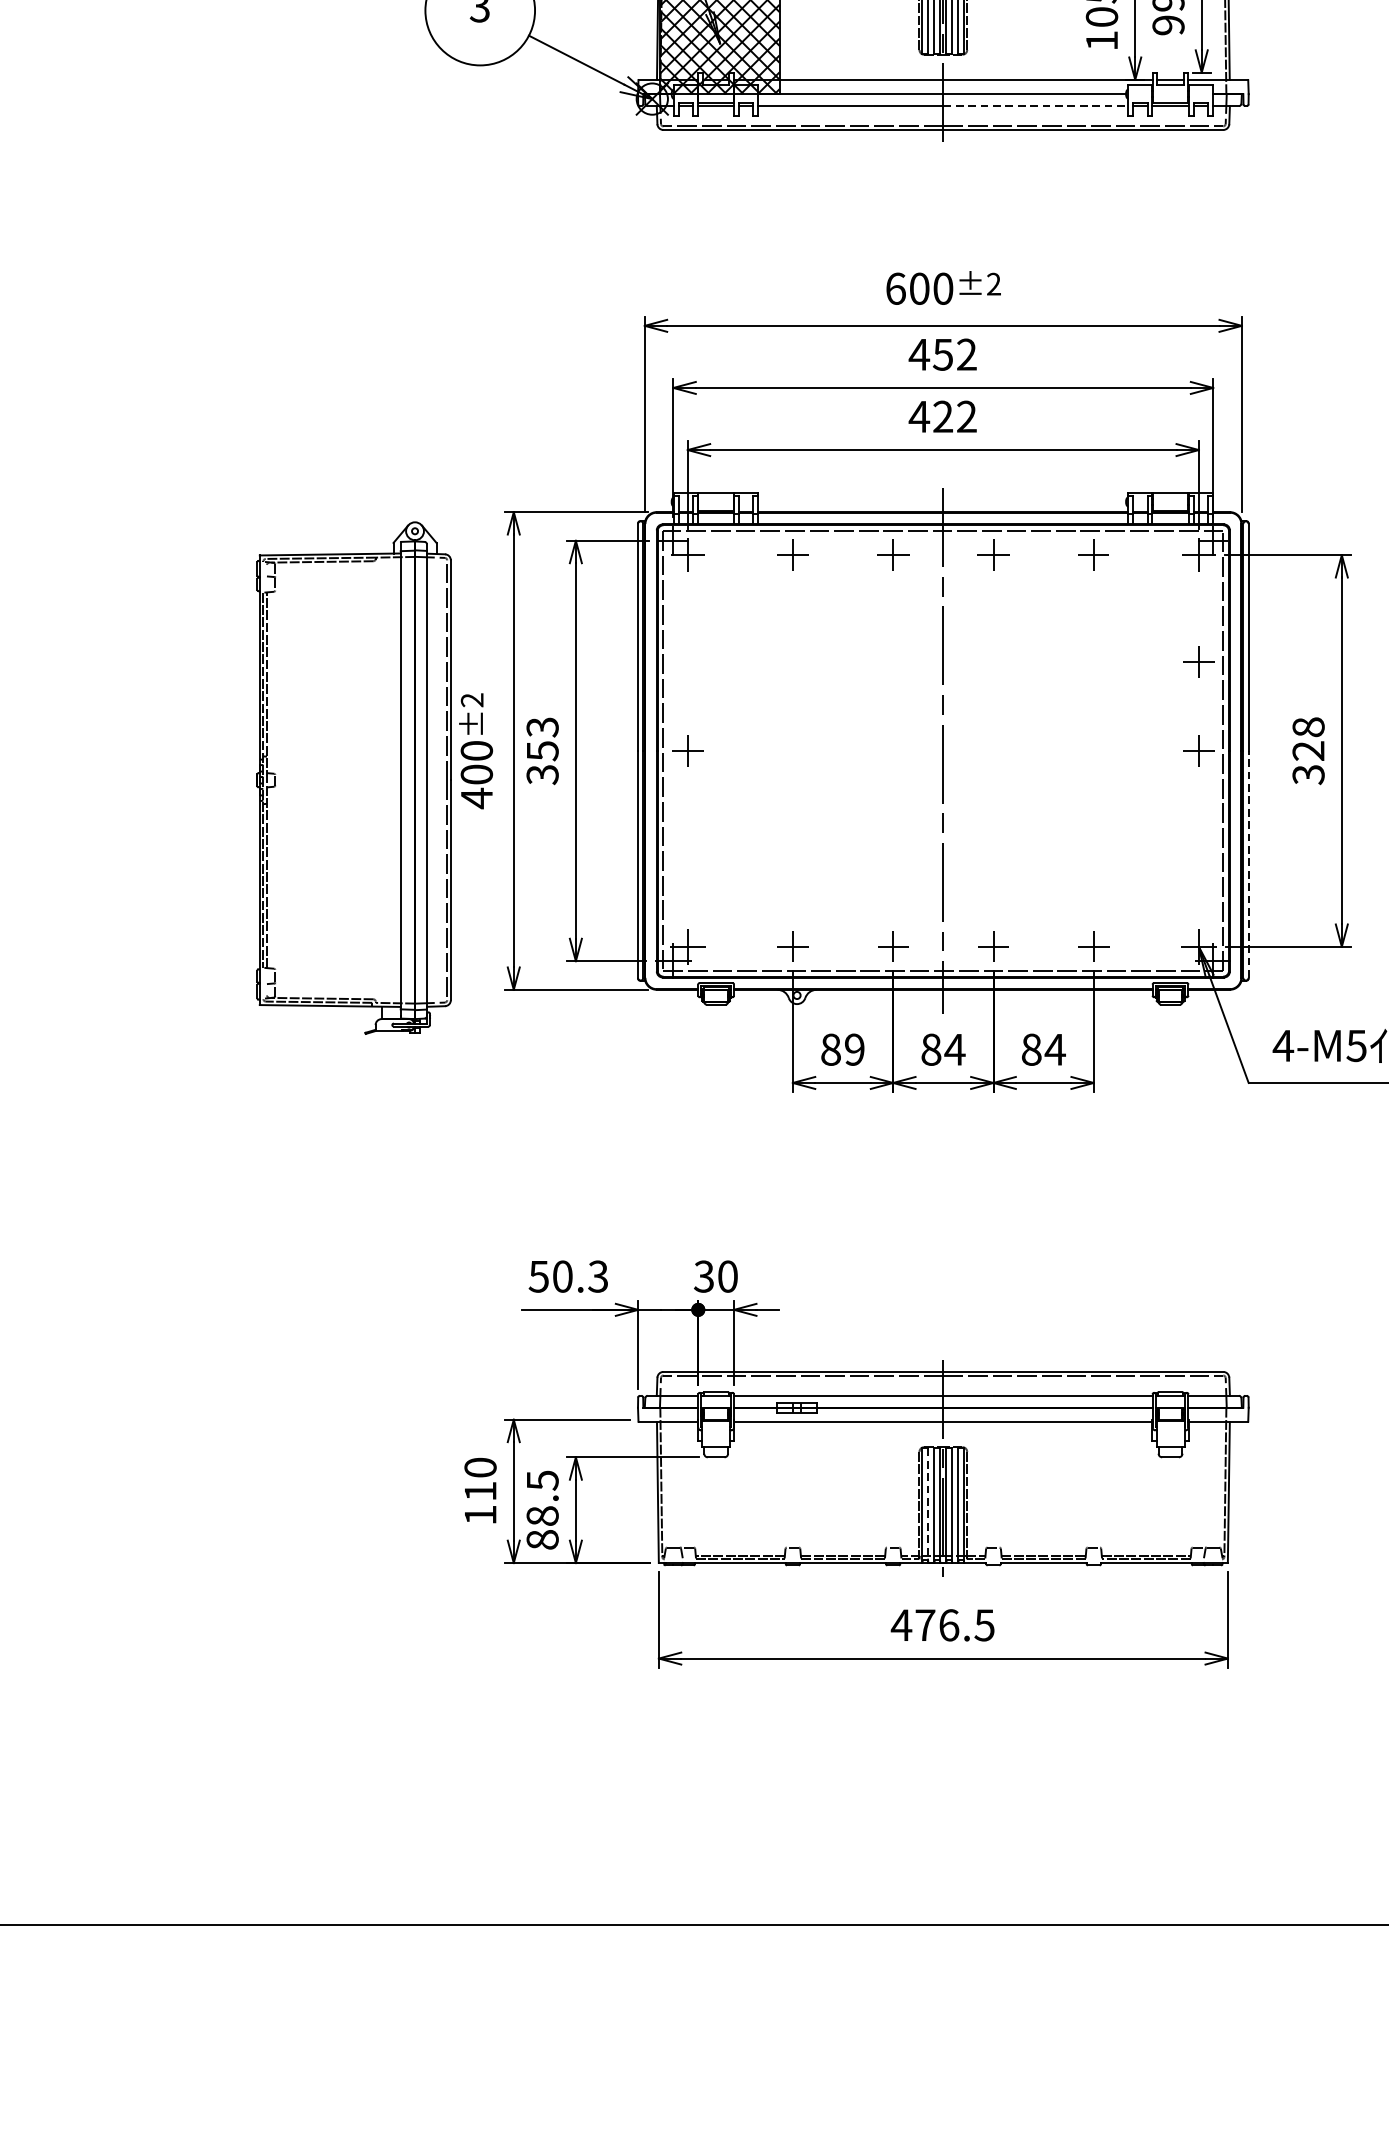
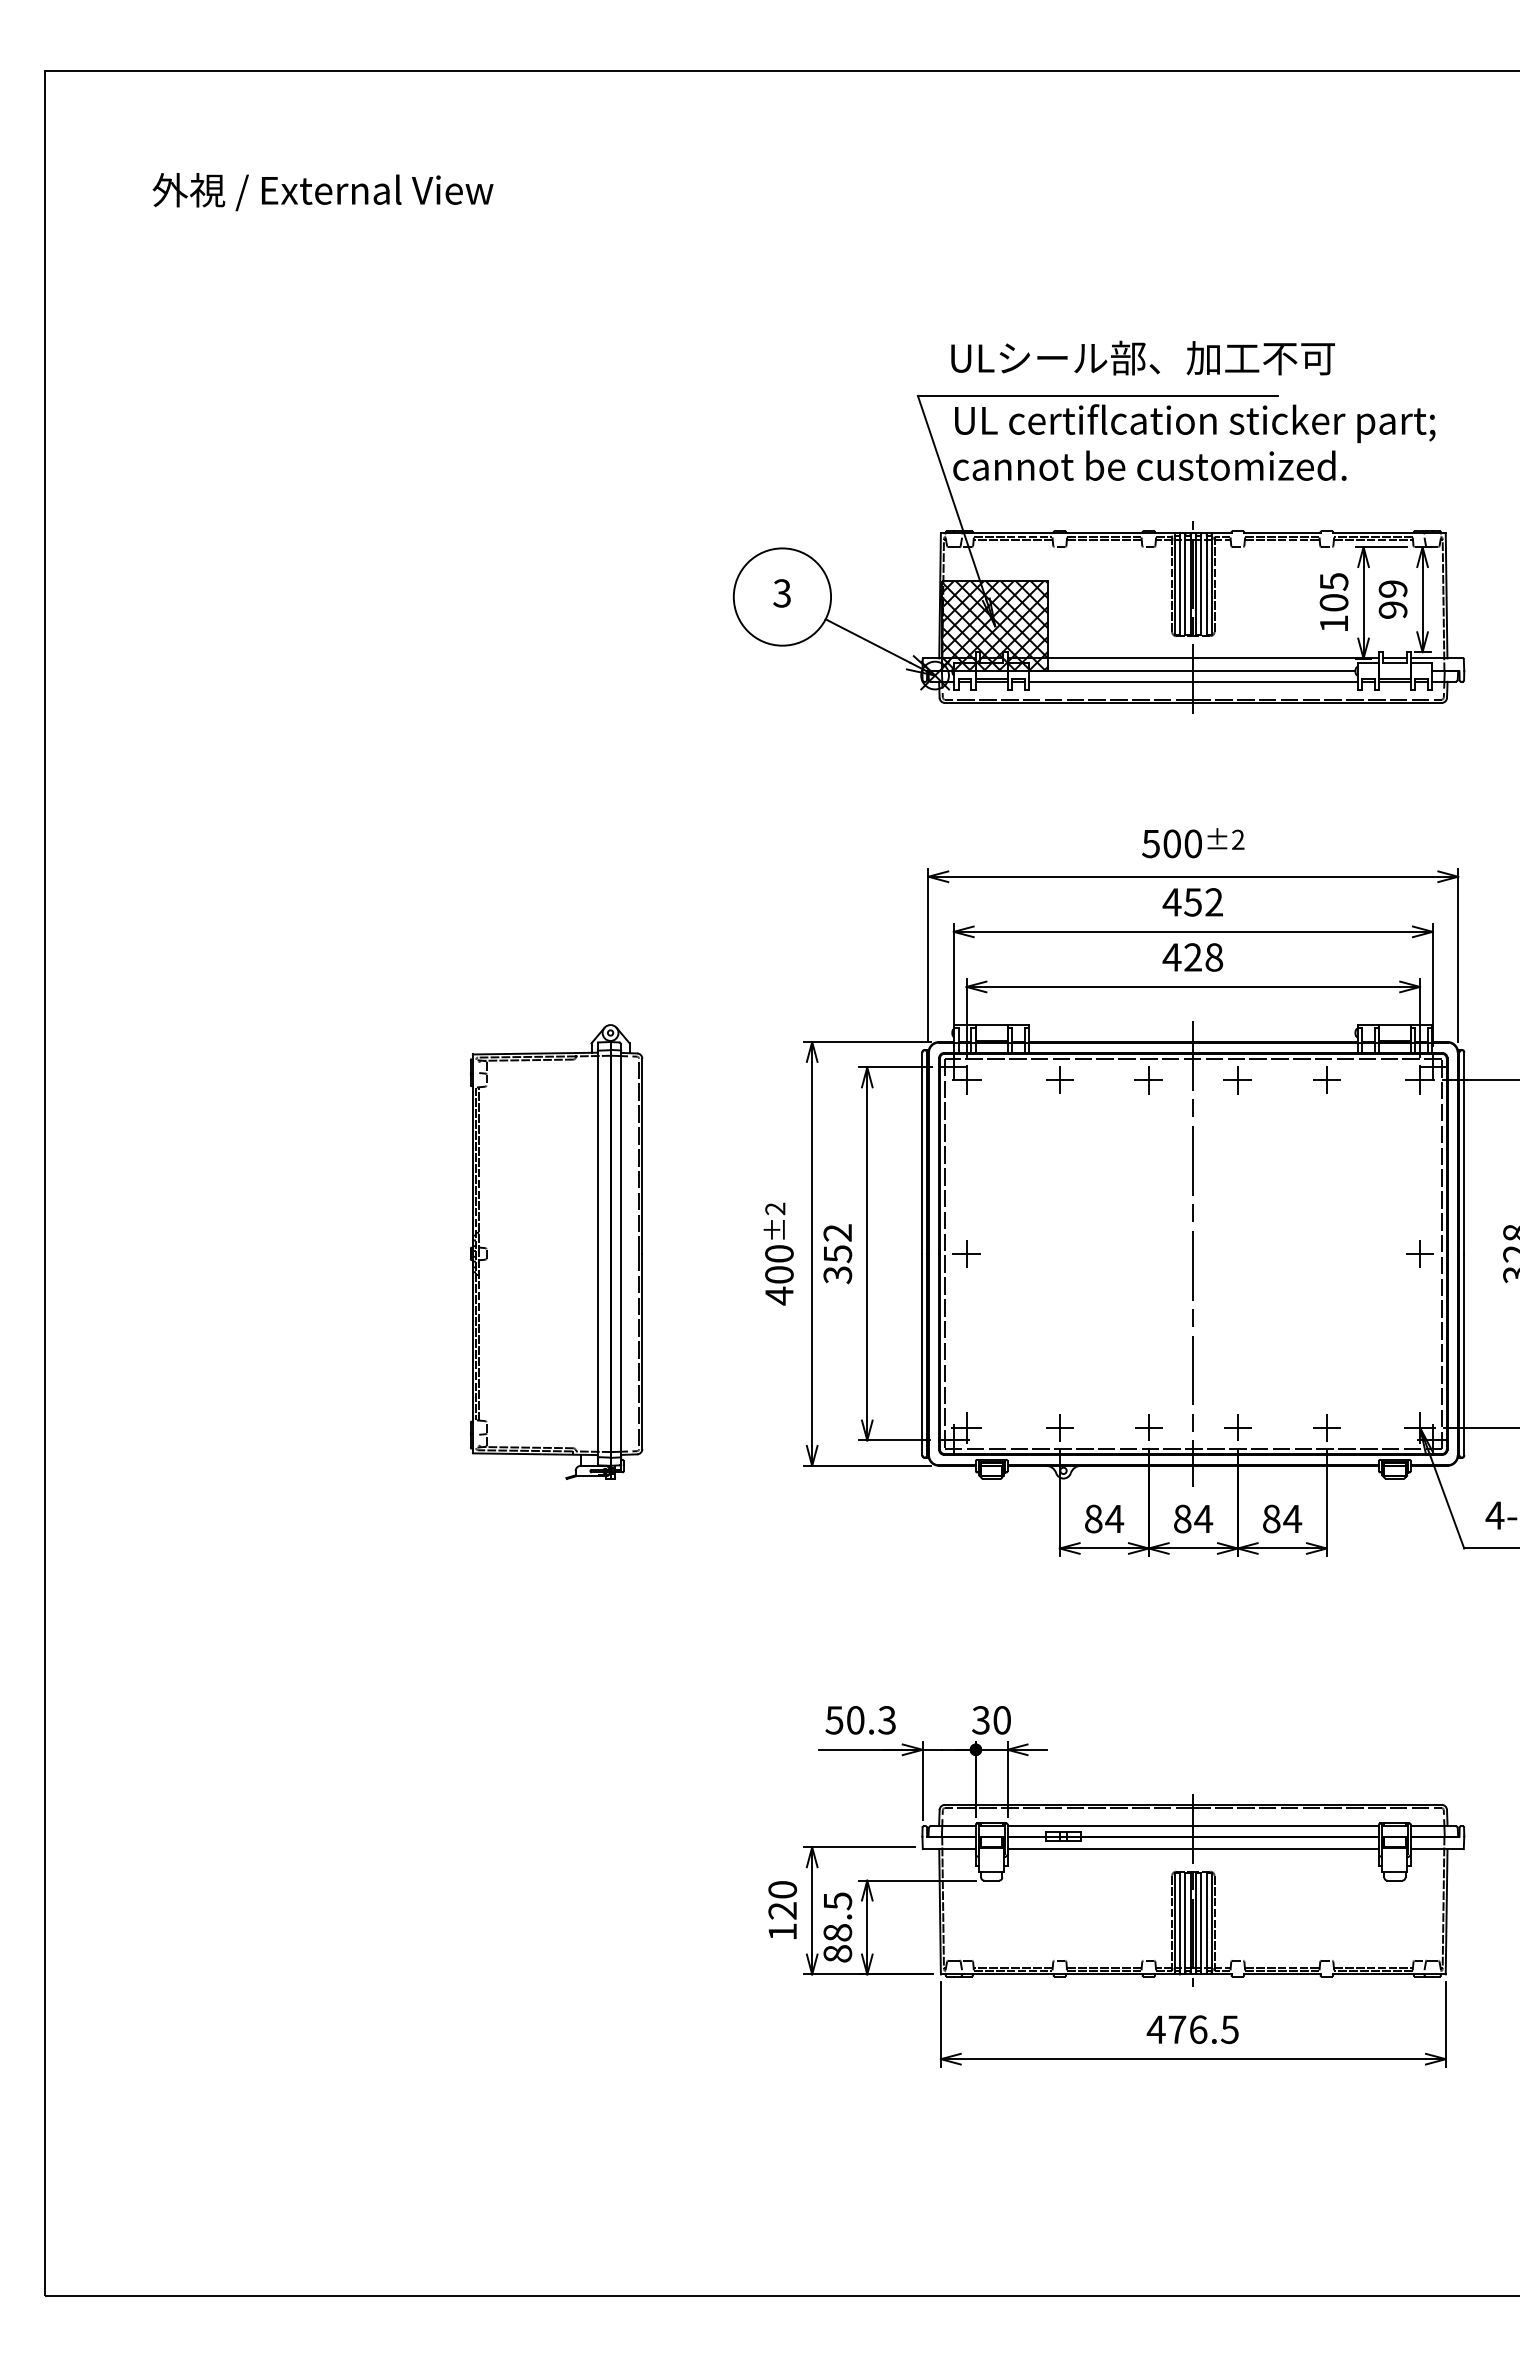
line: (1035, 105) -> (1275, 681), dashed -> solid
text: (896, 288) -> (1151, 843), 600 -> 500
text: (967, 416) -> (1214, 957), 422 -> 428
part: (1198, 661) -> (1419, 1174), removed
text: (543, 727) -> (838, 1233), 353 -> 352
part: (354, 777) -> (556, 1251), moved
line: (1248, 864) -> (1464, 1354), dashed -> solid
text: (854, 1049) -> (1114, 1518), 89 -> 84
text: (480, 1490) -> (782, 1910), 110 -> 120
line: (928, 1505) -> (1180, 1923), dashed -> solid

